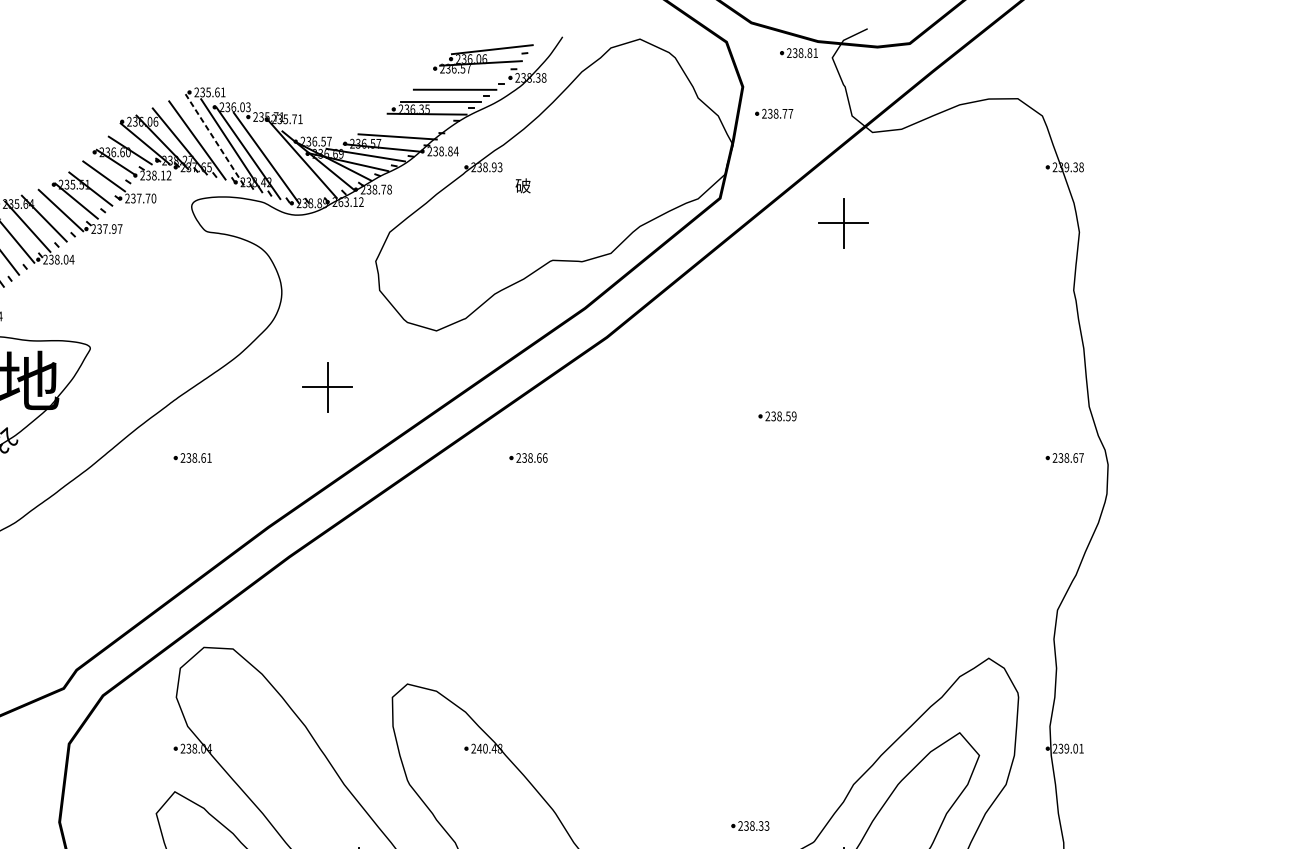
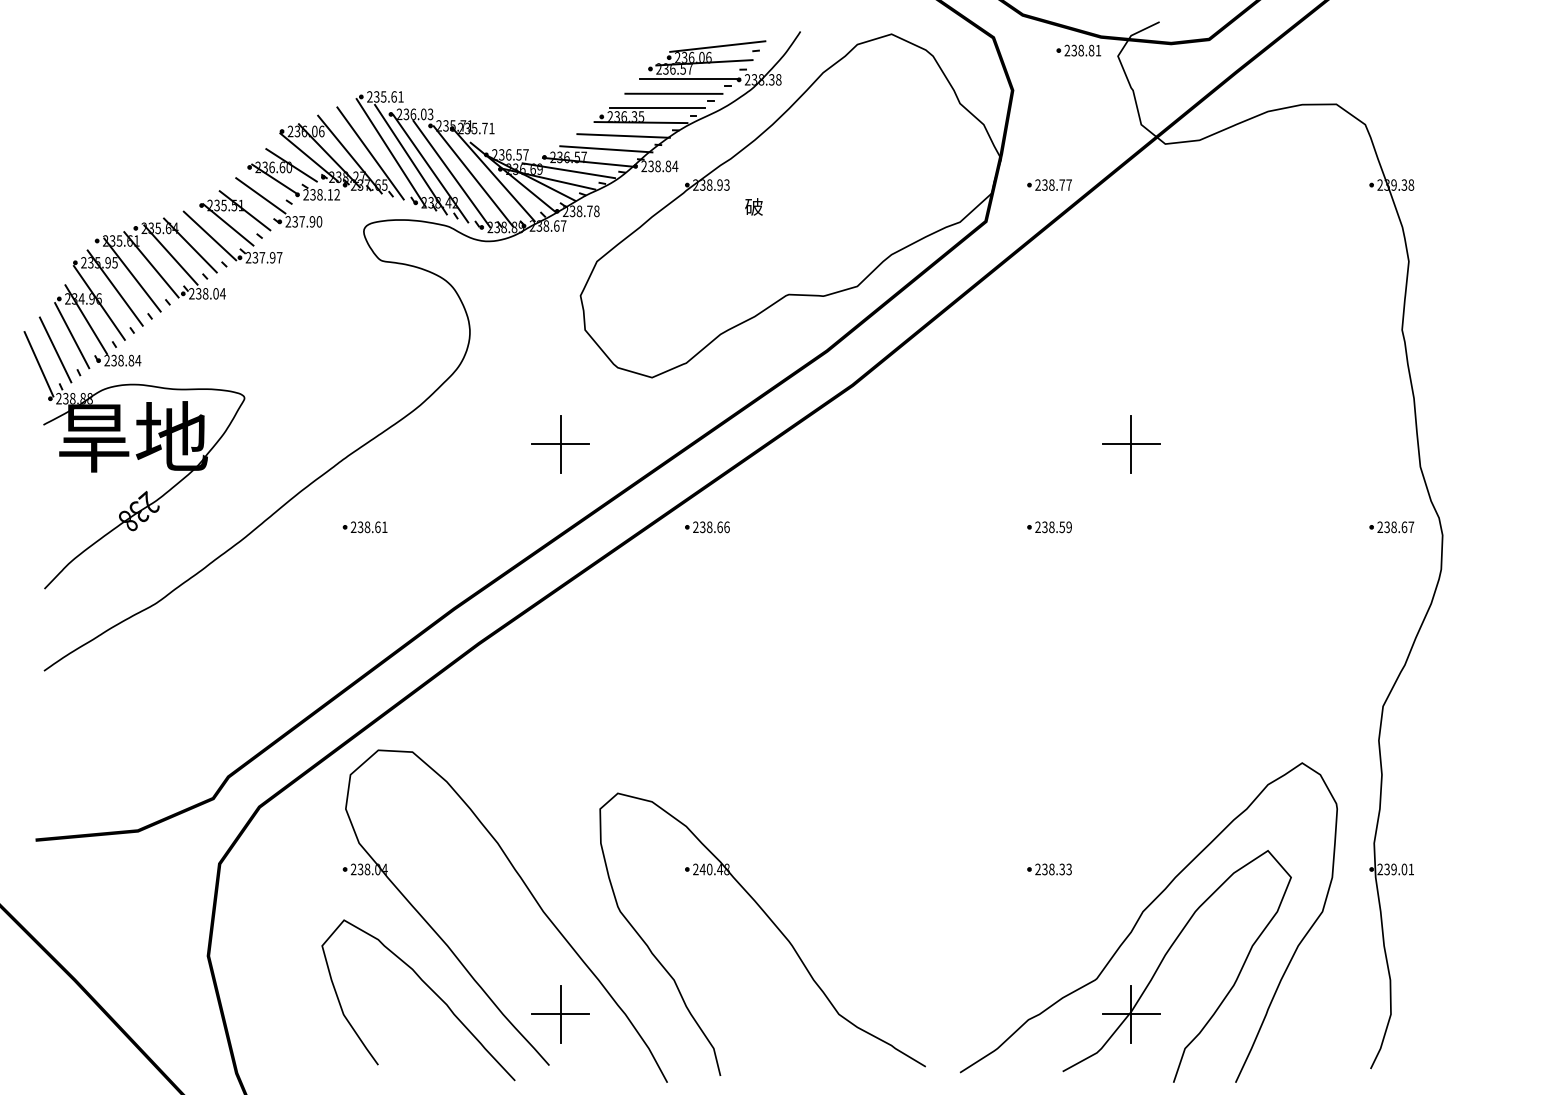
line: (468, 77) -> (689, 79), added
part: (774, 113) -> (1049, 184), moved
line: (412, 125) -> (623, 135), added
line: (215, 139) -> (391, 152), dashed -> solid
line: (283, 160) -> (472, 176), added
text: (148, 198) -> (312, 221), 237.70 -> 237.90
text: (351, 201) -> (551, 225), 263.12 -> 238.67
part: (843, 223) -> (1131, 444), moved
part: (327, 387) -> (560, 444), moved
part: (777, 416) -> (1049, 527), moved
part: (528, 458) -> (707, 527), moved
part: (750, 826) -> (1049, 869), moved

